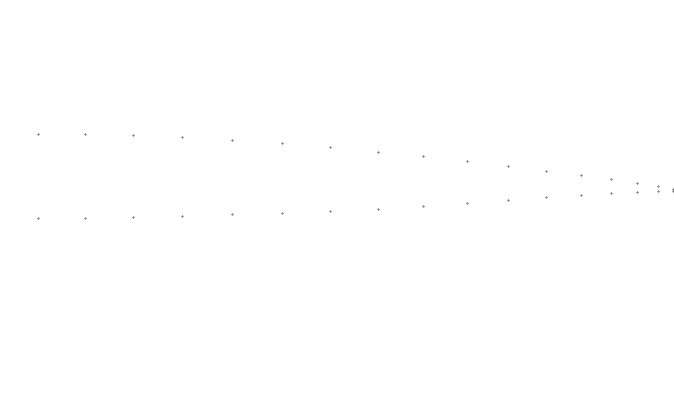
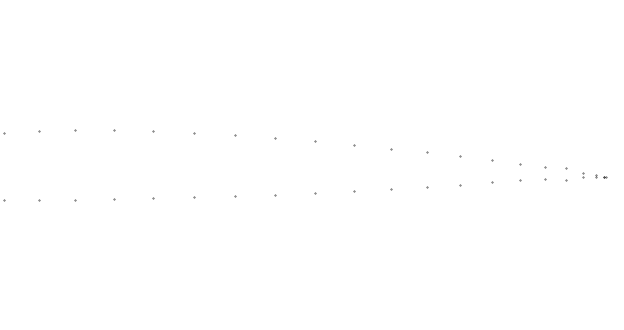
part: (637, 187) -> (566, 174), size x1.6

